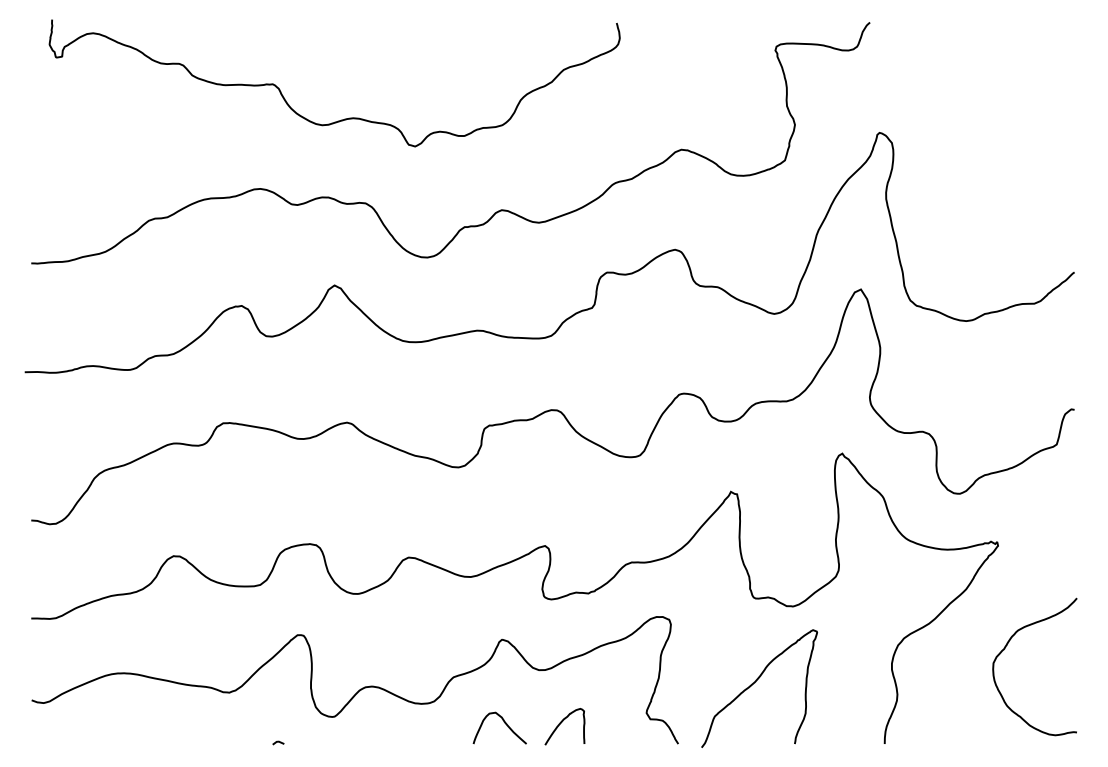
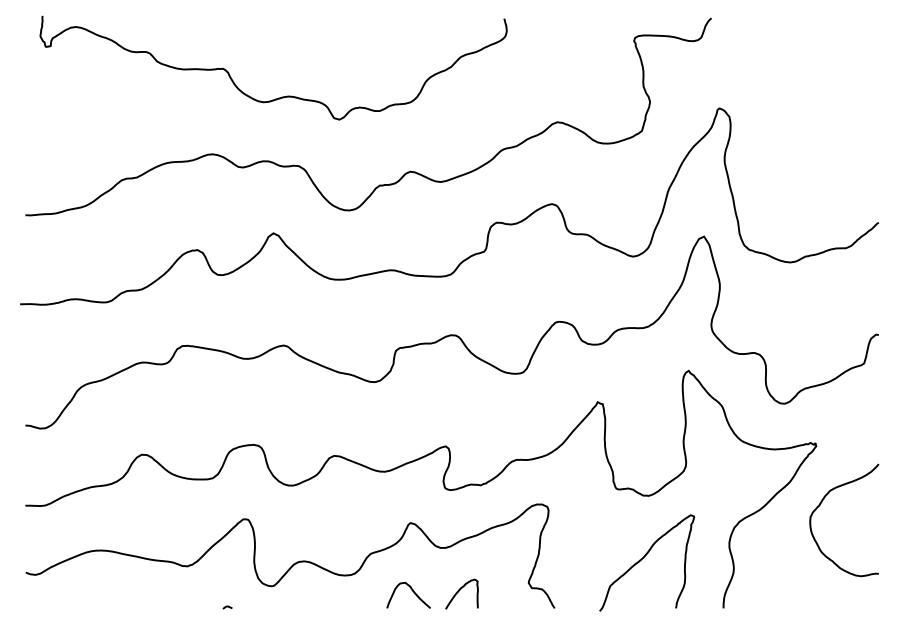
curve: (1005, 648) -> (820, 505), moved
curve: (756, 683) -> (644, 558), moved

